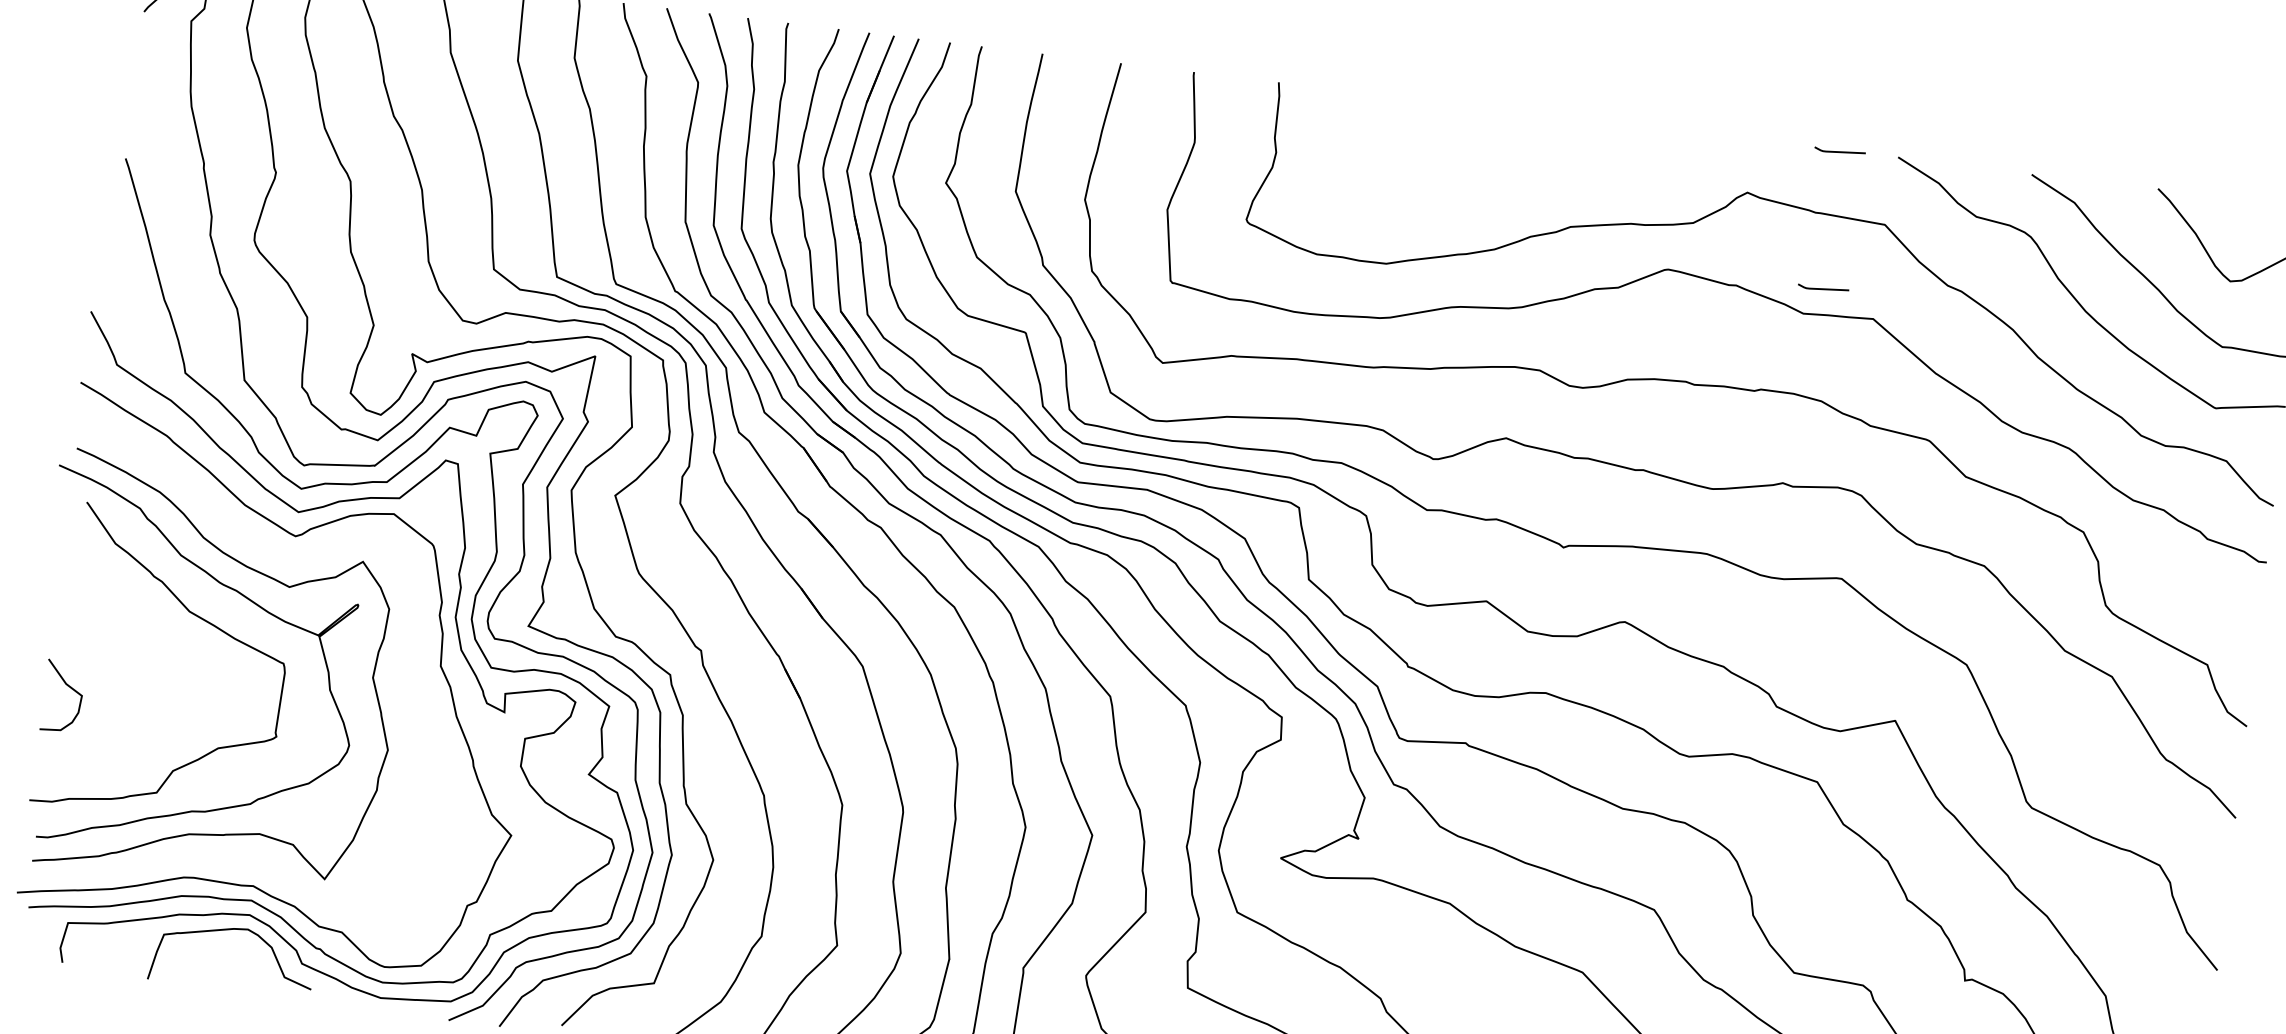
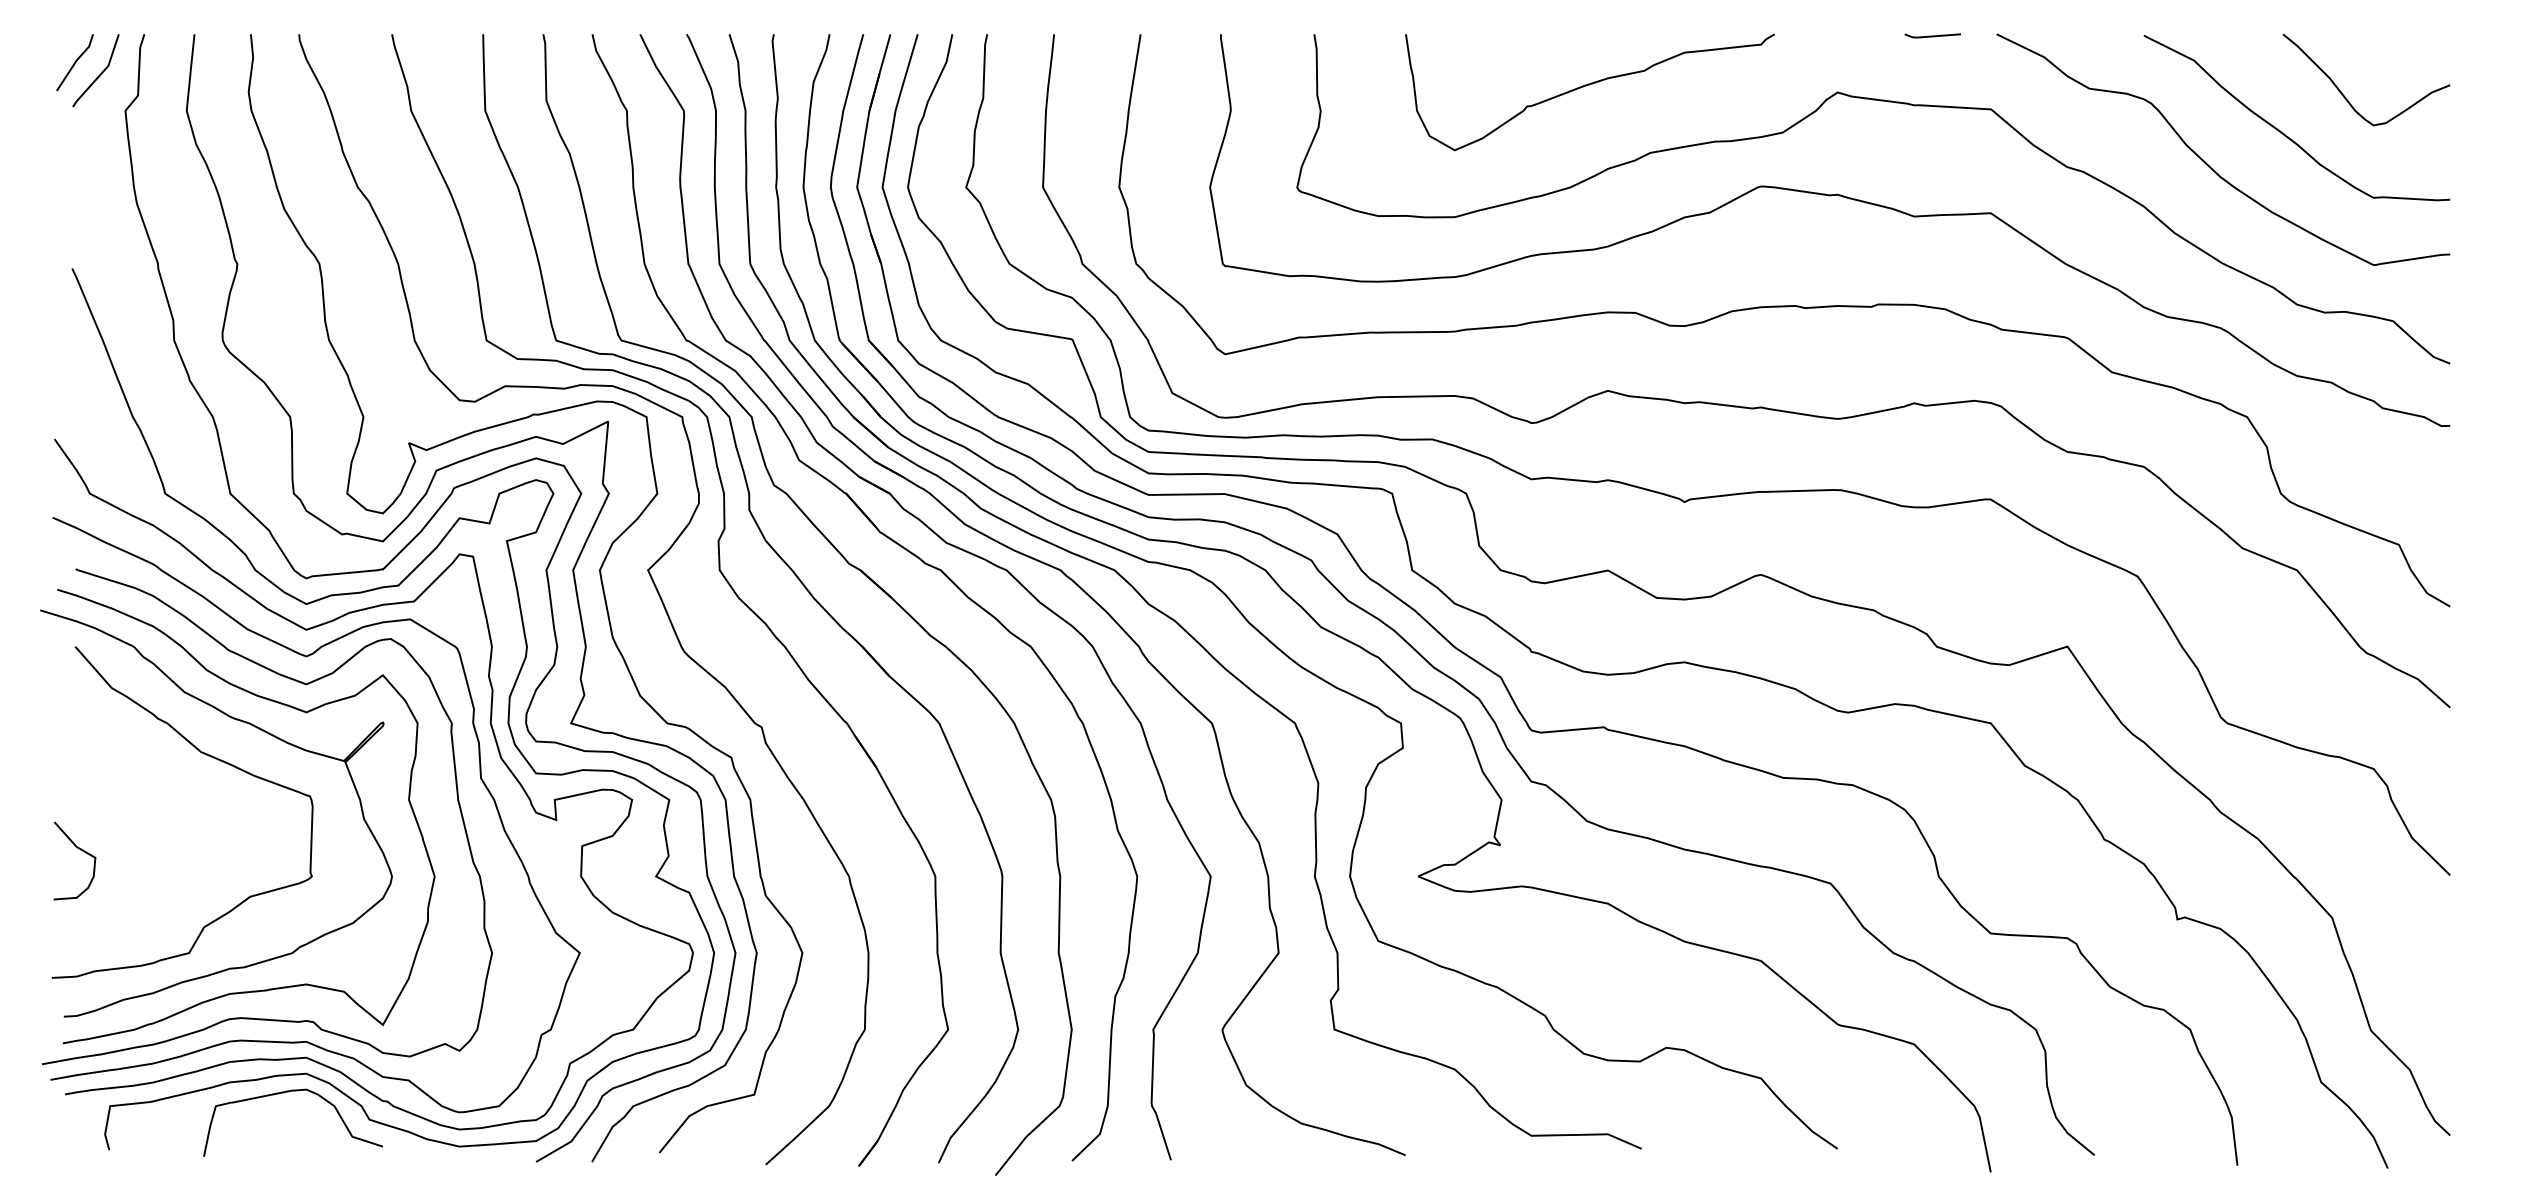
curve: (1520, 159) -> (1586, 86), added
line: (1823, 288) -> (1932, 186), removed
curve: (292, 562) -> (306, 685), added

